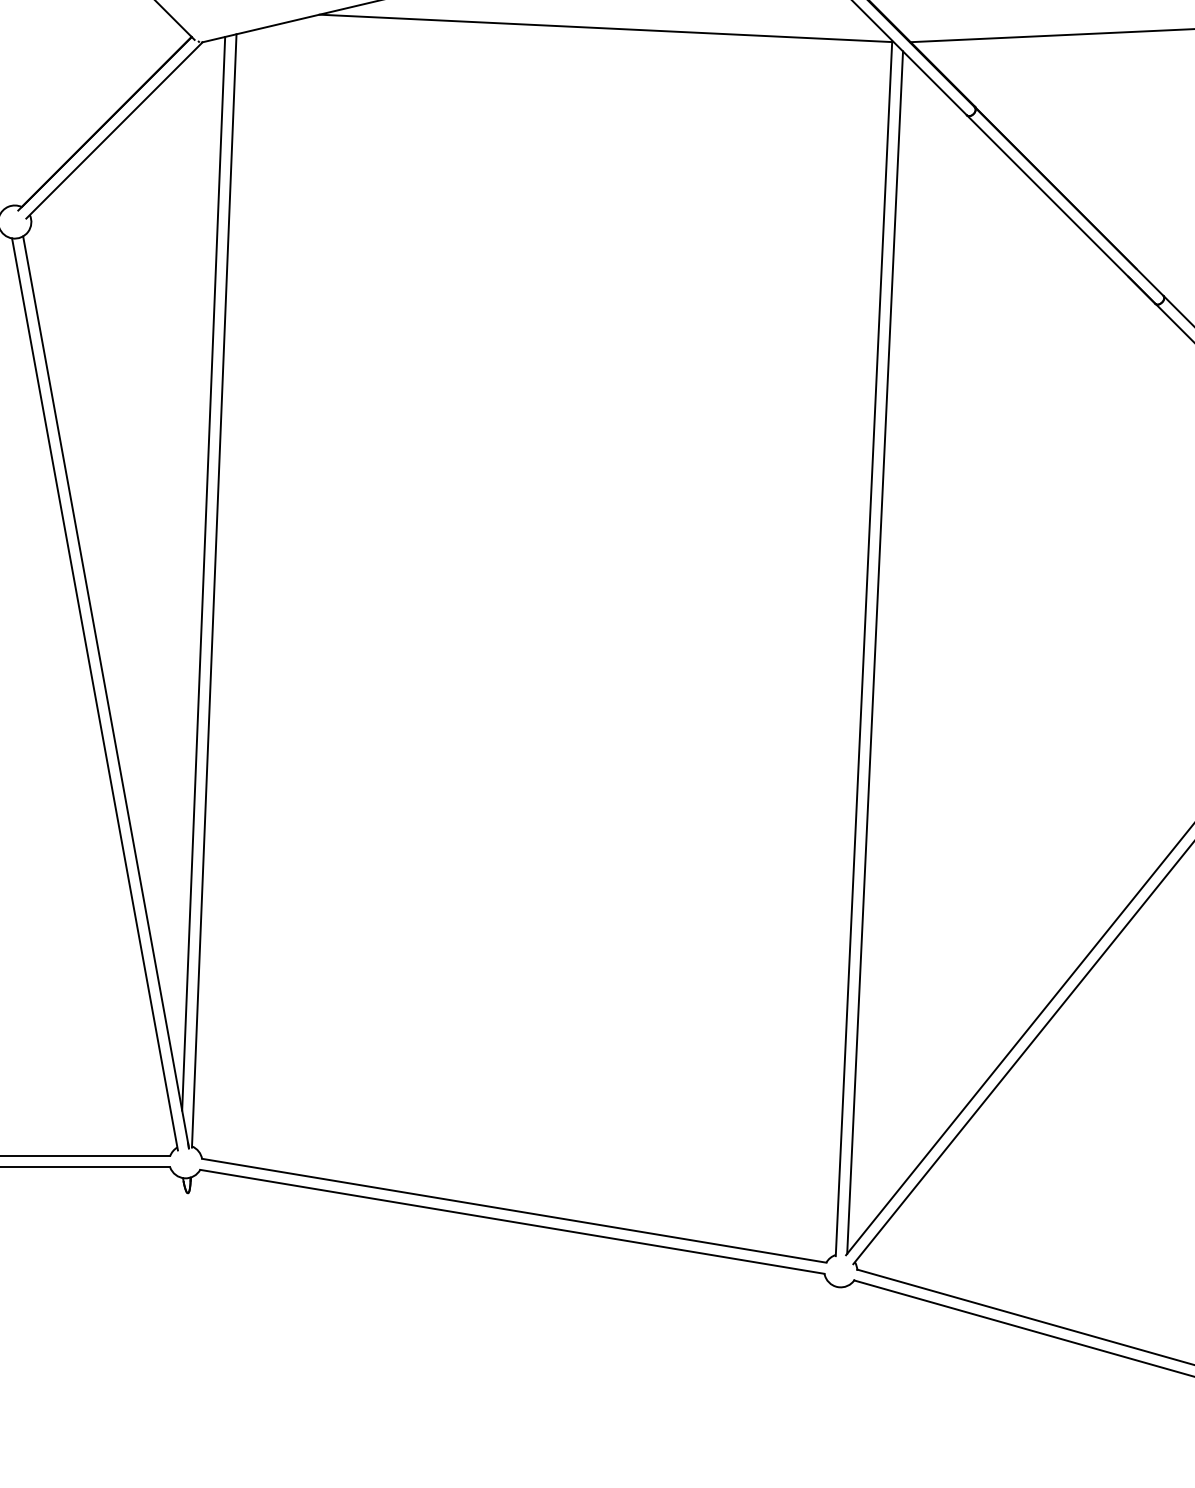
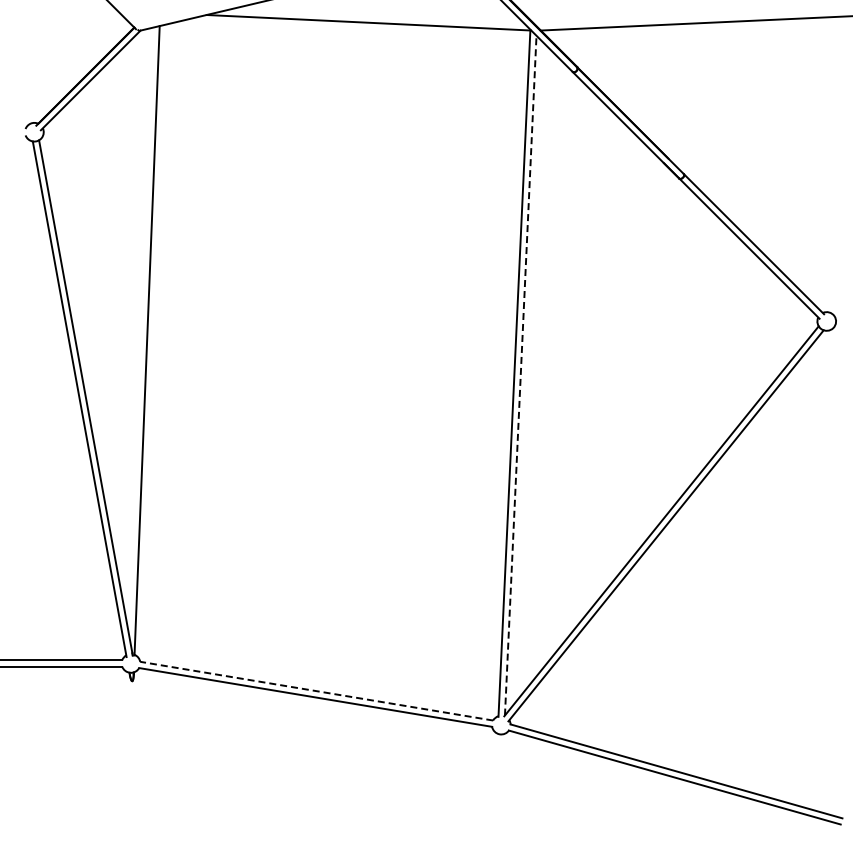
line: (204, 572) -> (141, 330), removed
line: (874, 652) -> (520, 375), solid -> dashed
line: (513, 1211) -> (316, 691), solid -> dashed

